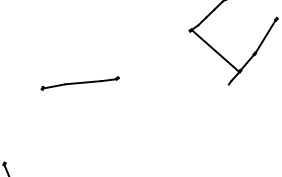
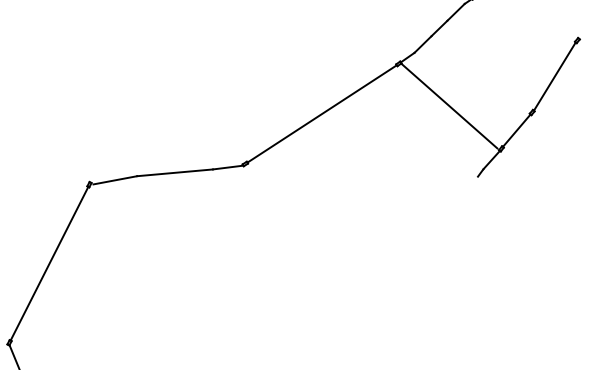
line: (153, 54) -> (320, 114), added
line: (23, 125) -> (49, 262), added

